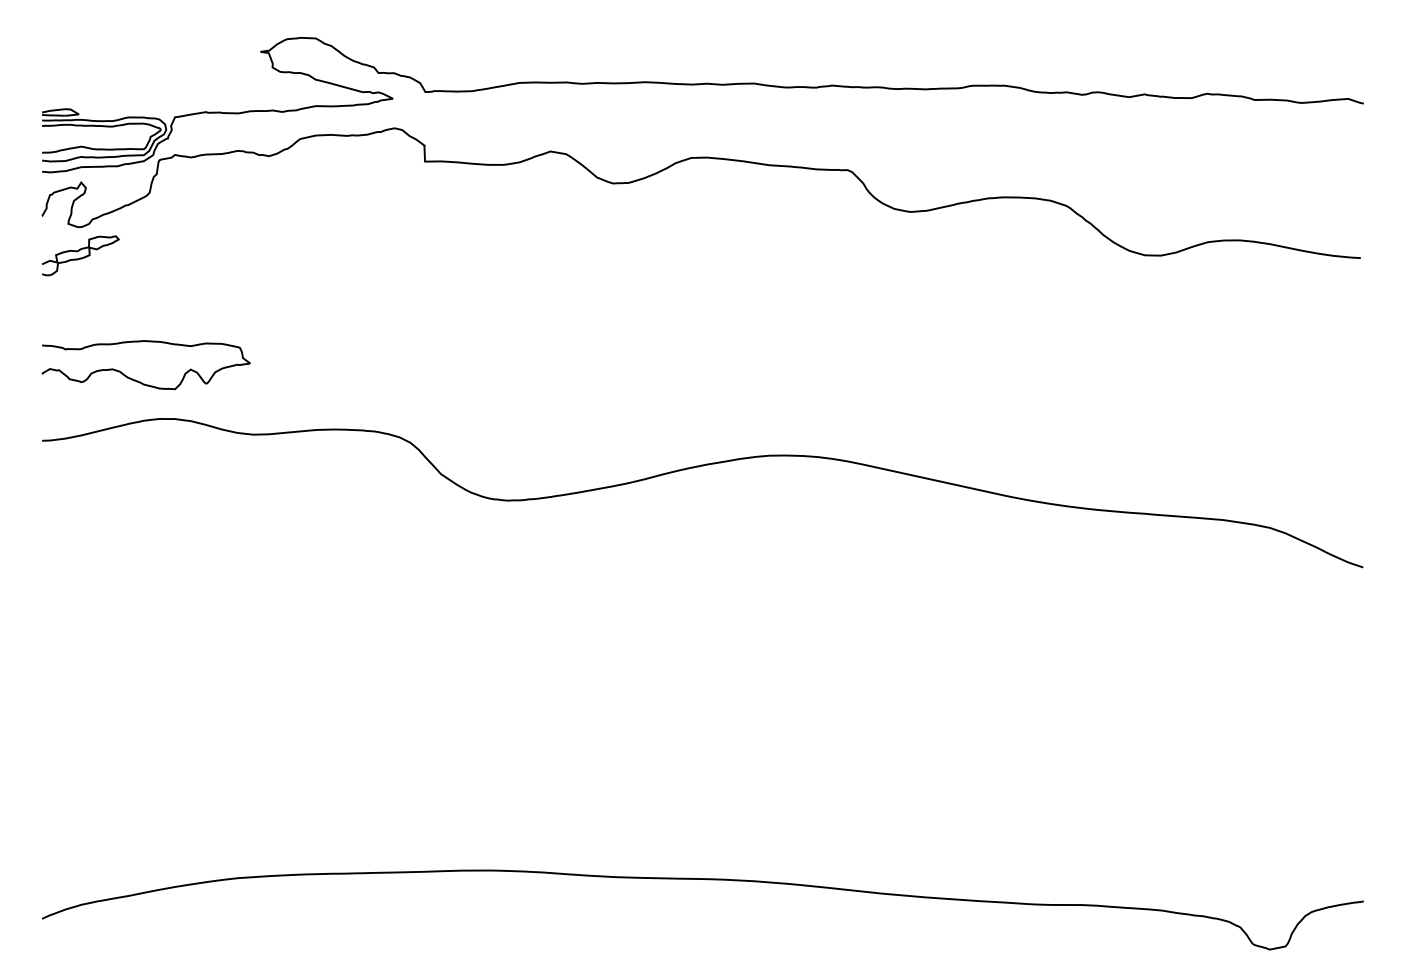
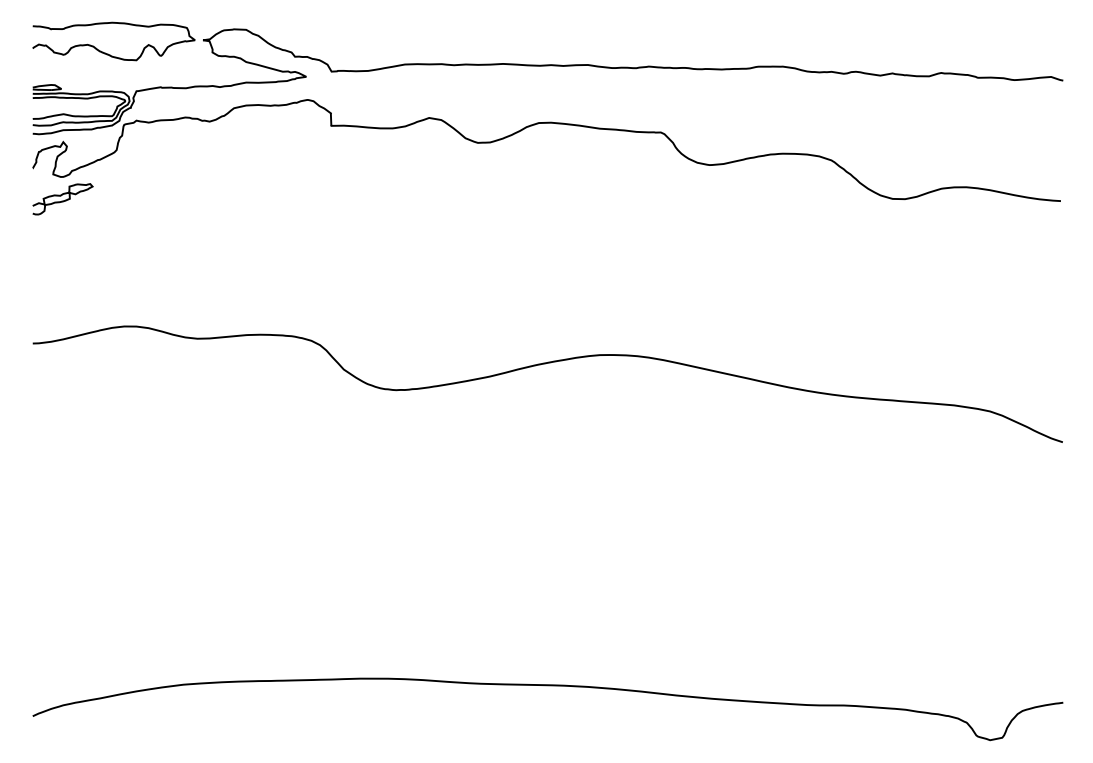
part: (139, 380) -> (108, 53), moved

